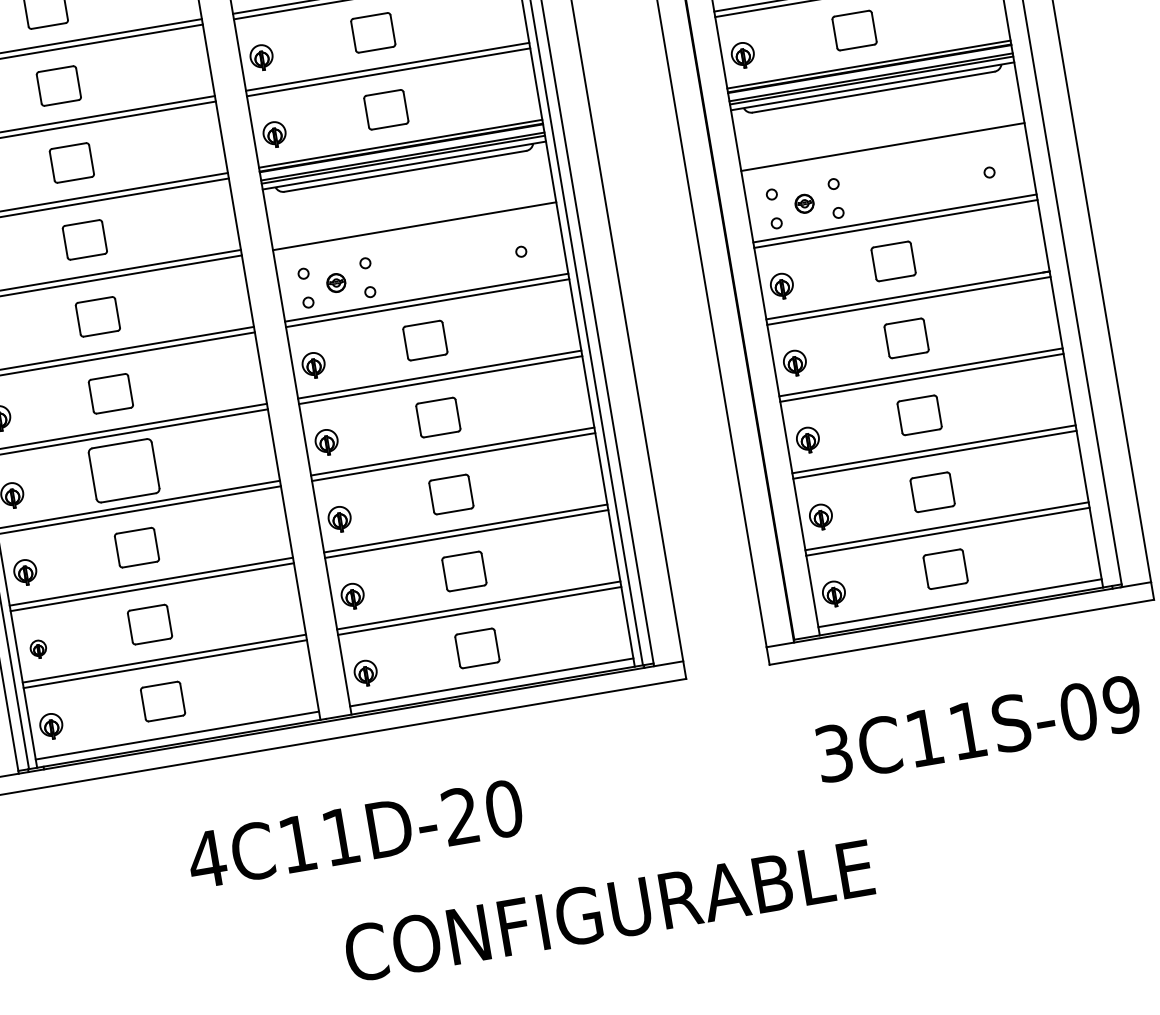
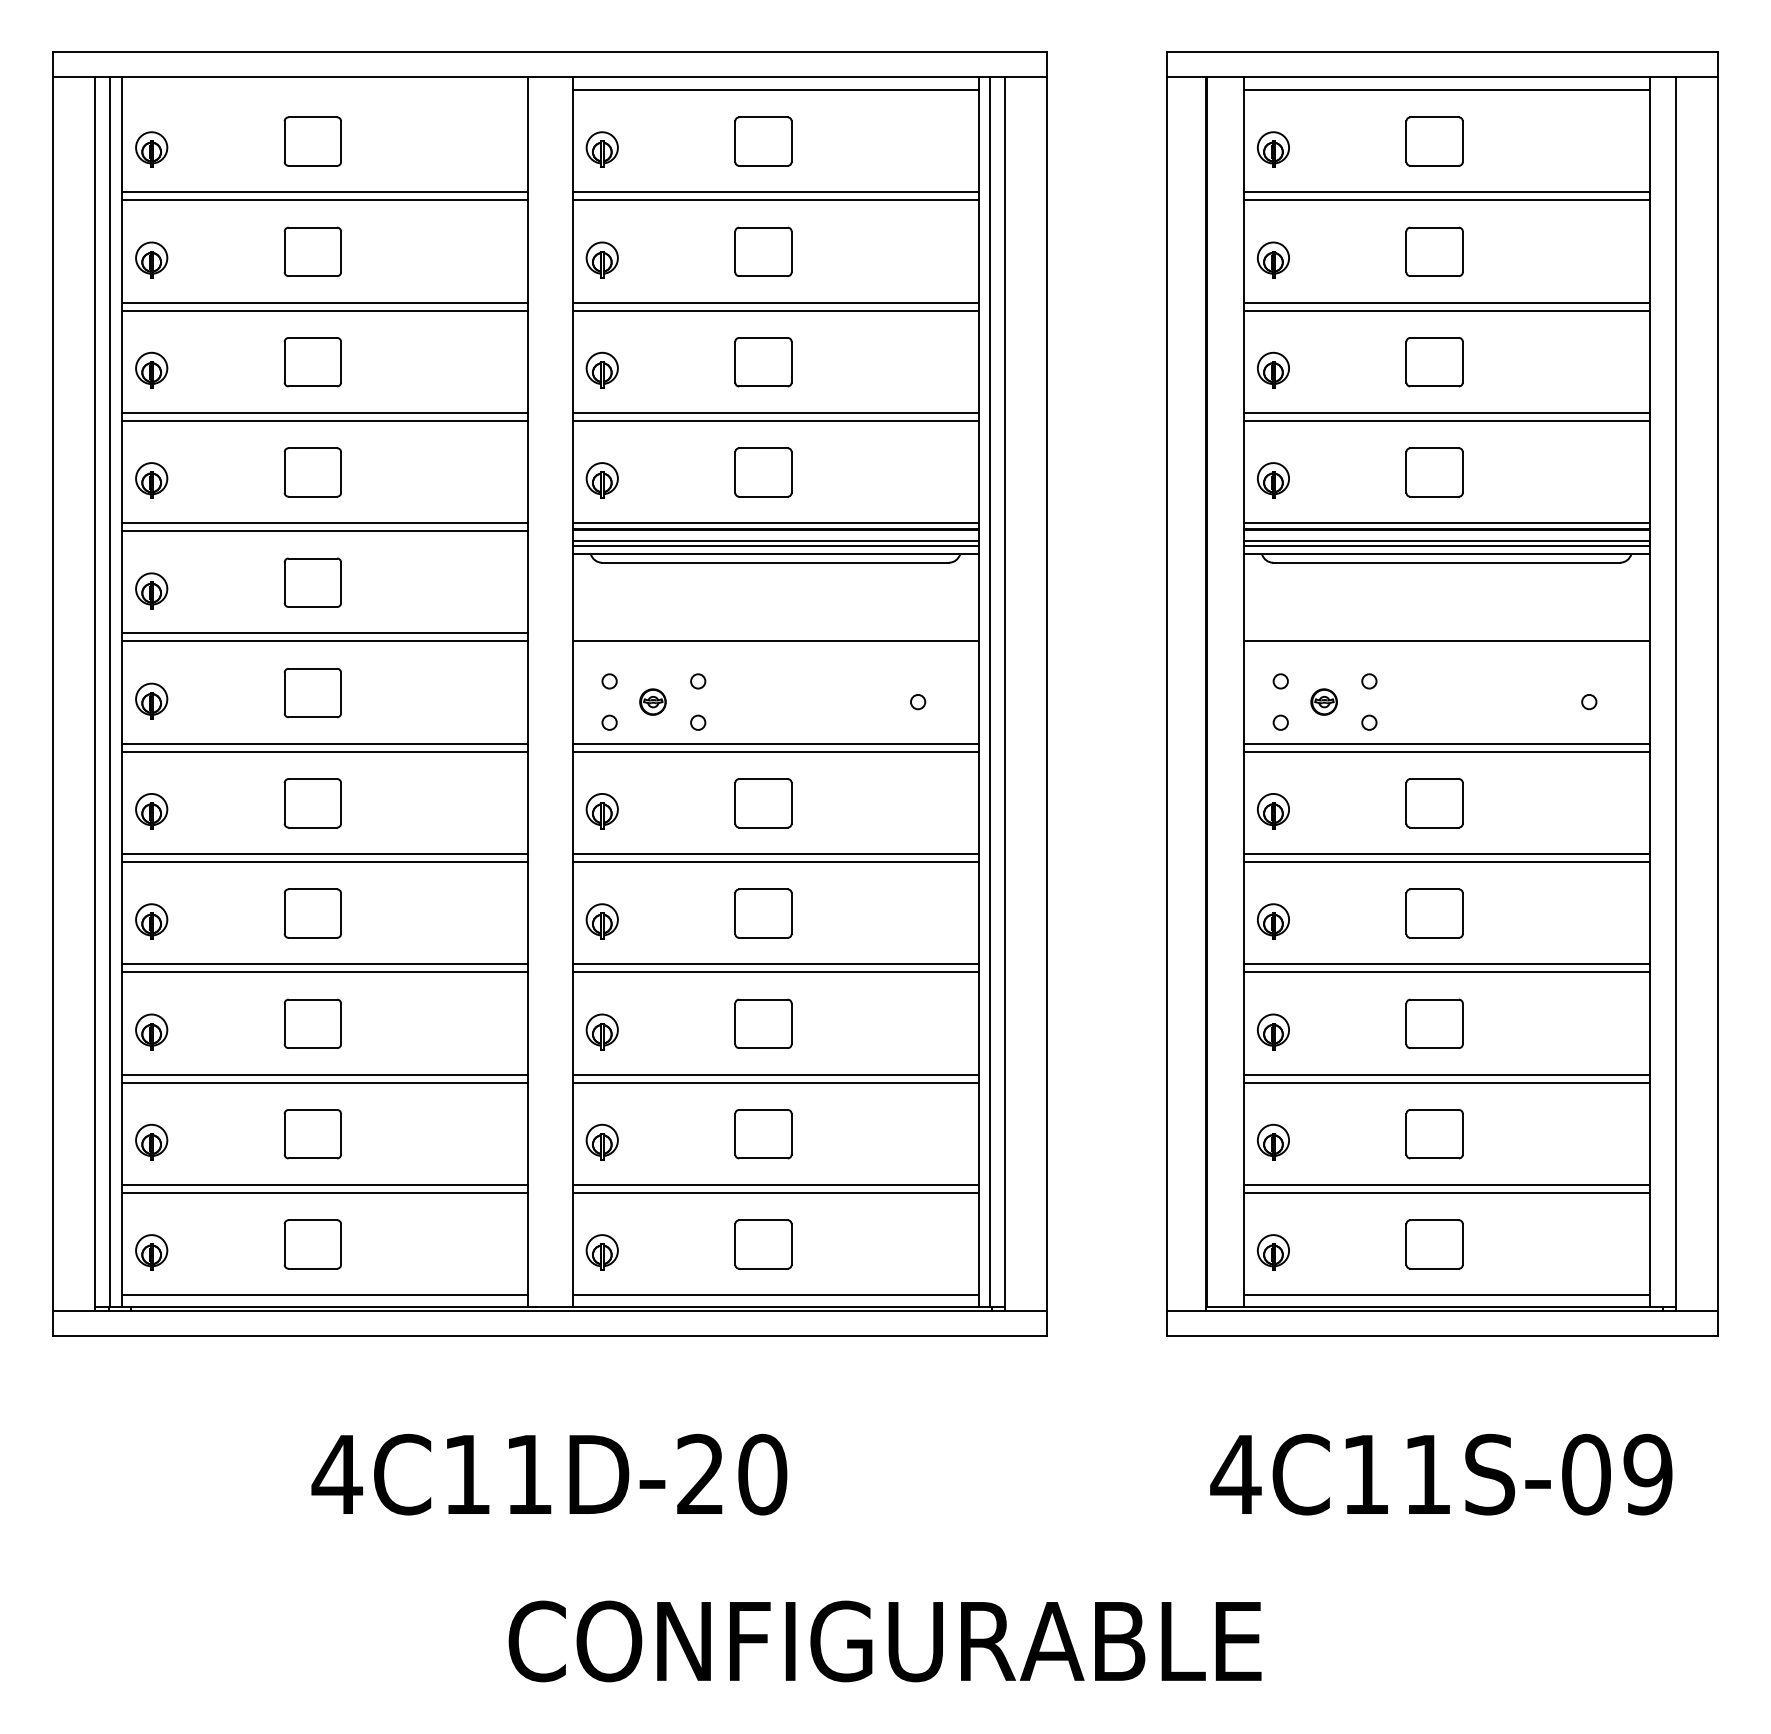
part: (123, 470) -> (312, 913), size x0.62
part: (38, 648) -> (151, 1141), size x1.43
text: (833, 753) -> (1235, 1474), 3C11S-09 -> 4C11S-09

